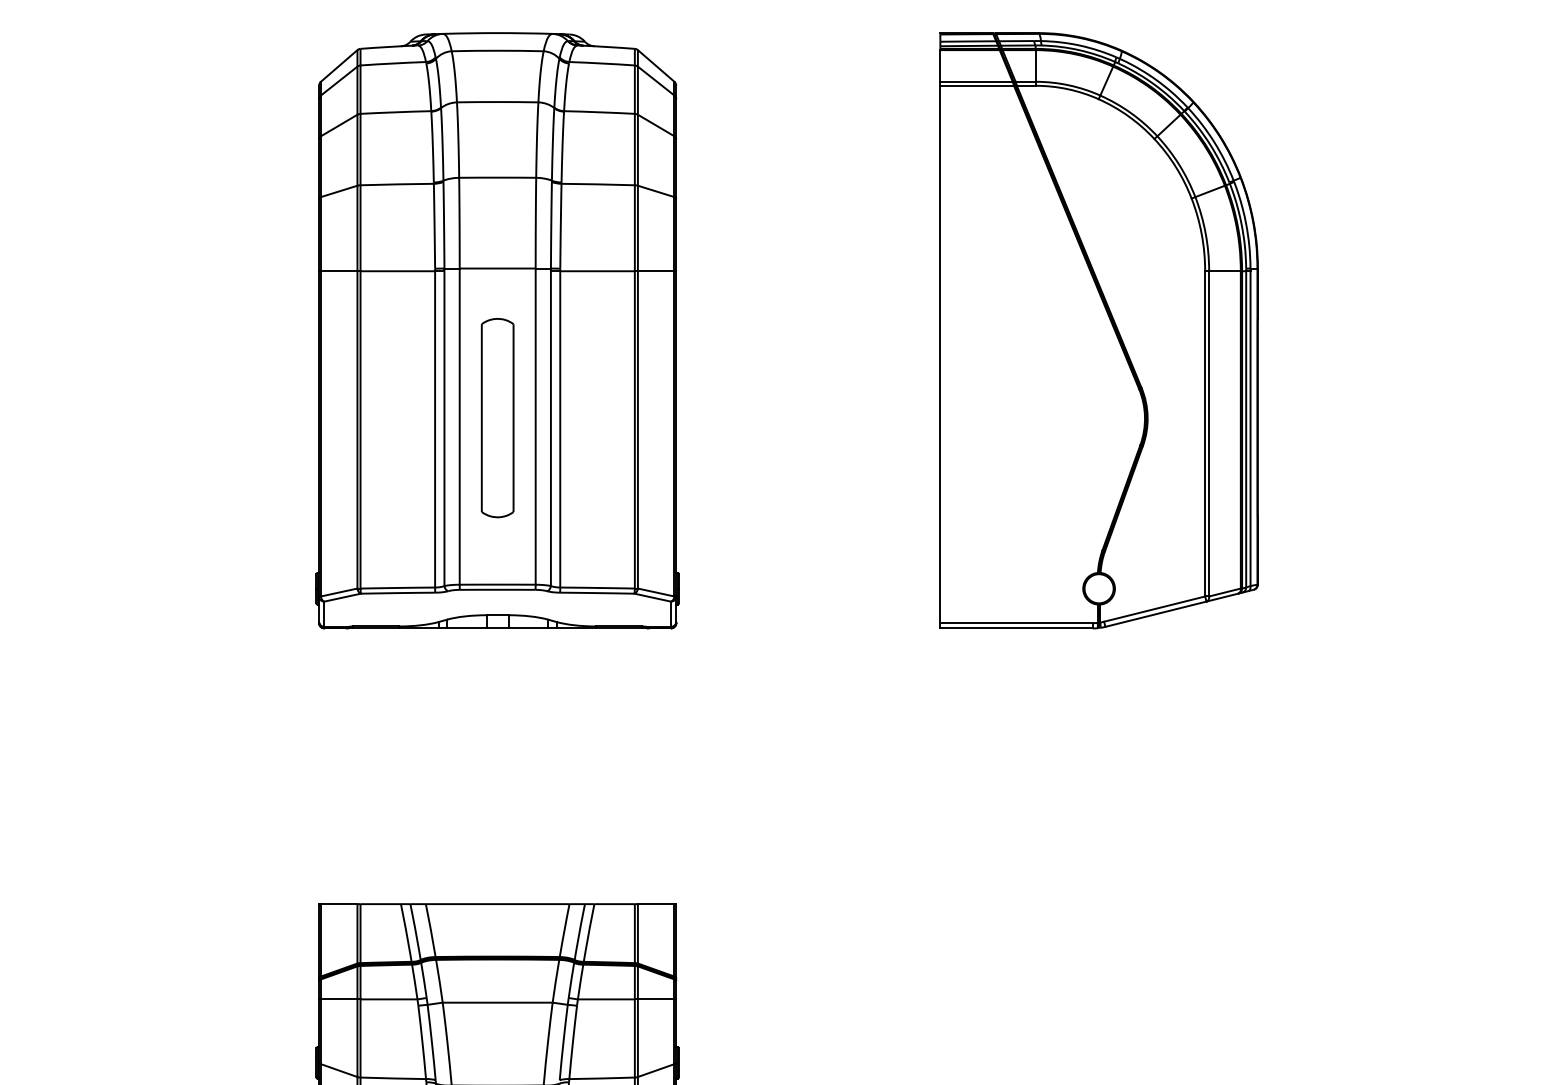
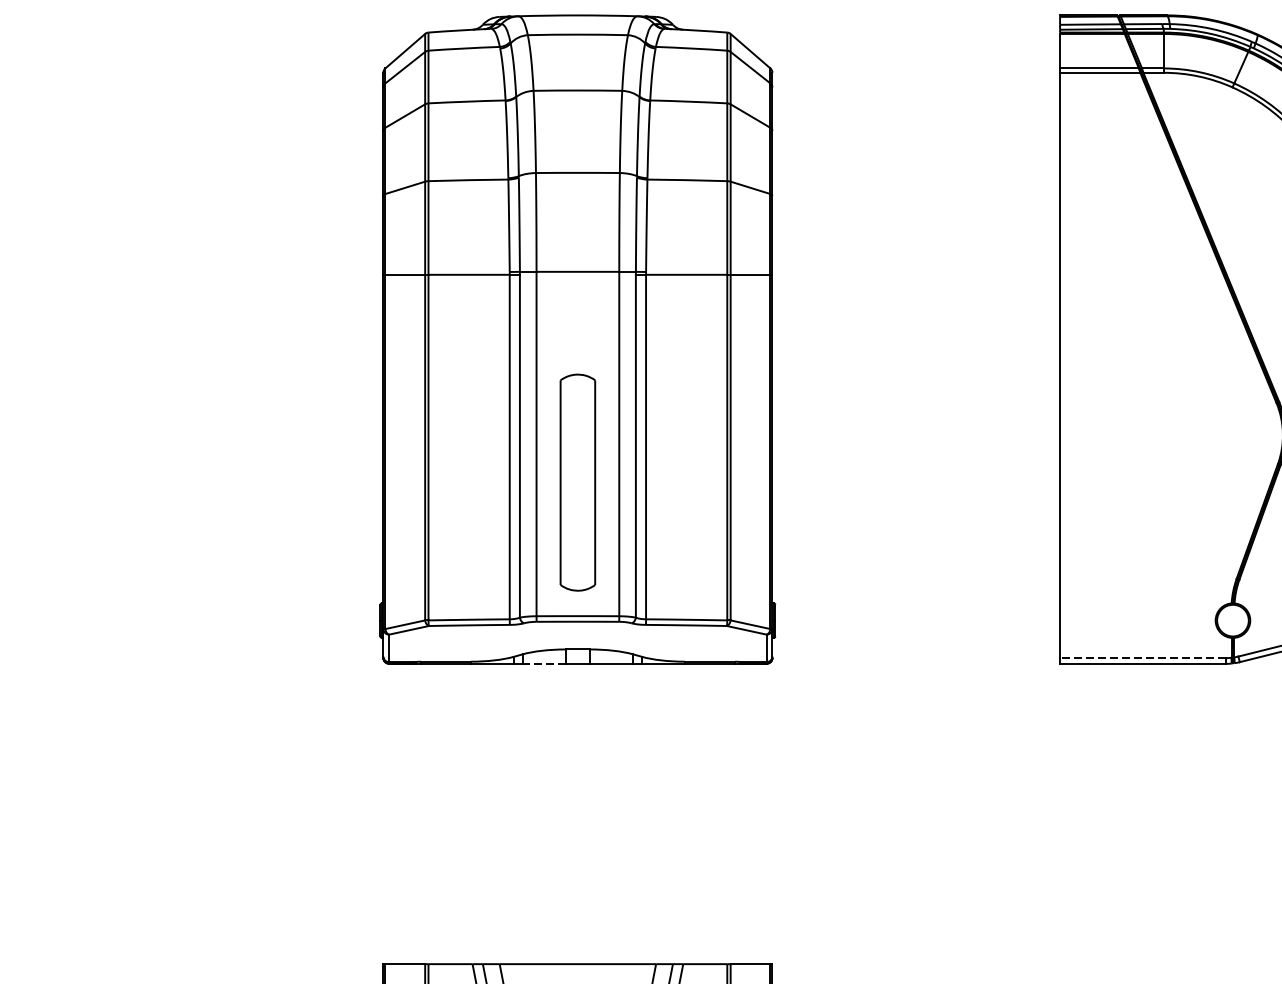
part: (497, 418) -> (577, 483), moved
line: (1015, 623) -> (1141, 658), solid -> dashed
line: (466, 628) -> (543, 663), solid -> dashed

